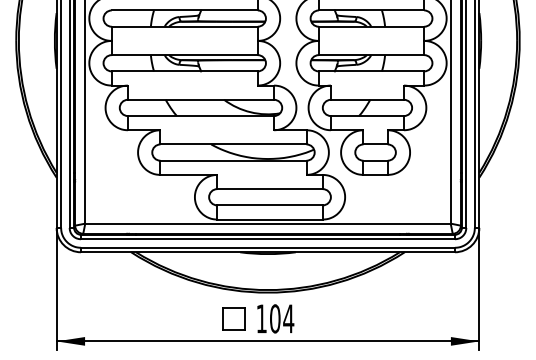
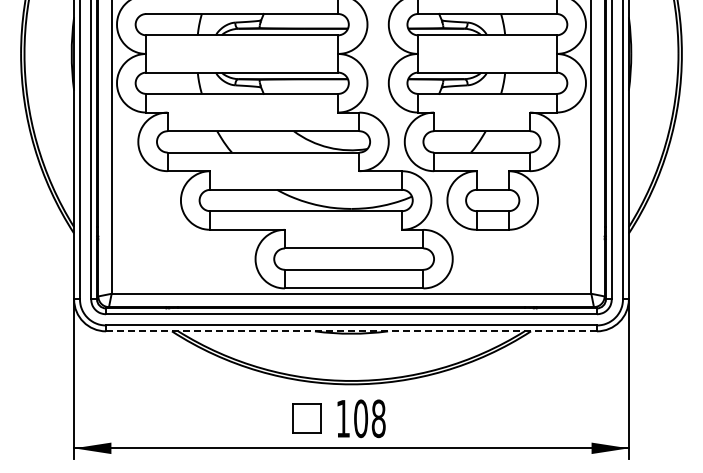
line: (268, 252) -> (351, 331), solid -> dashed
text: (288, 318) -> (378, 418), 104 -> 108

